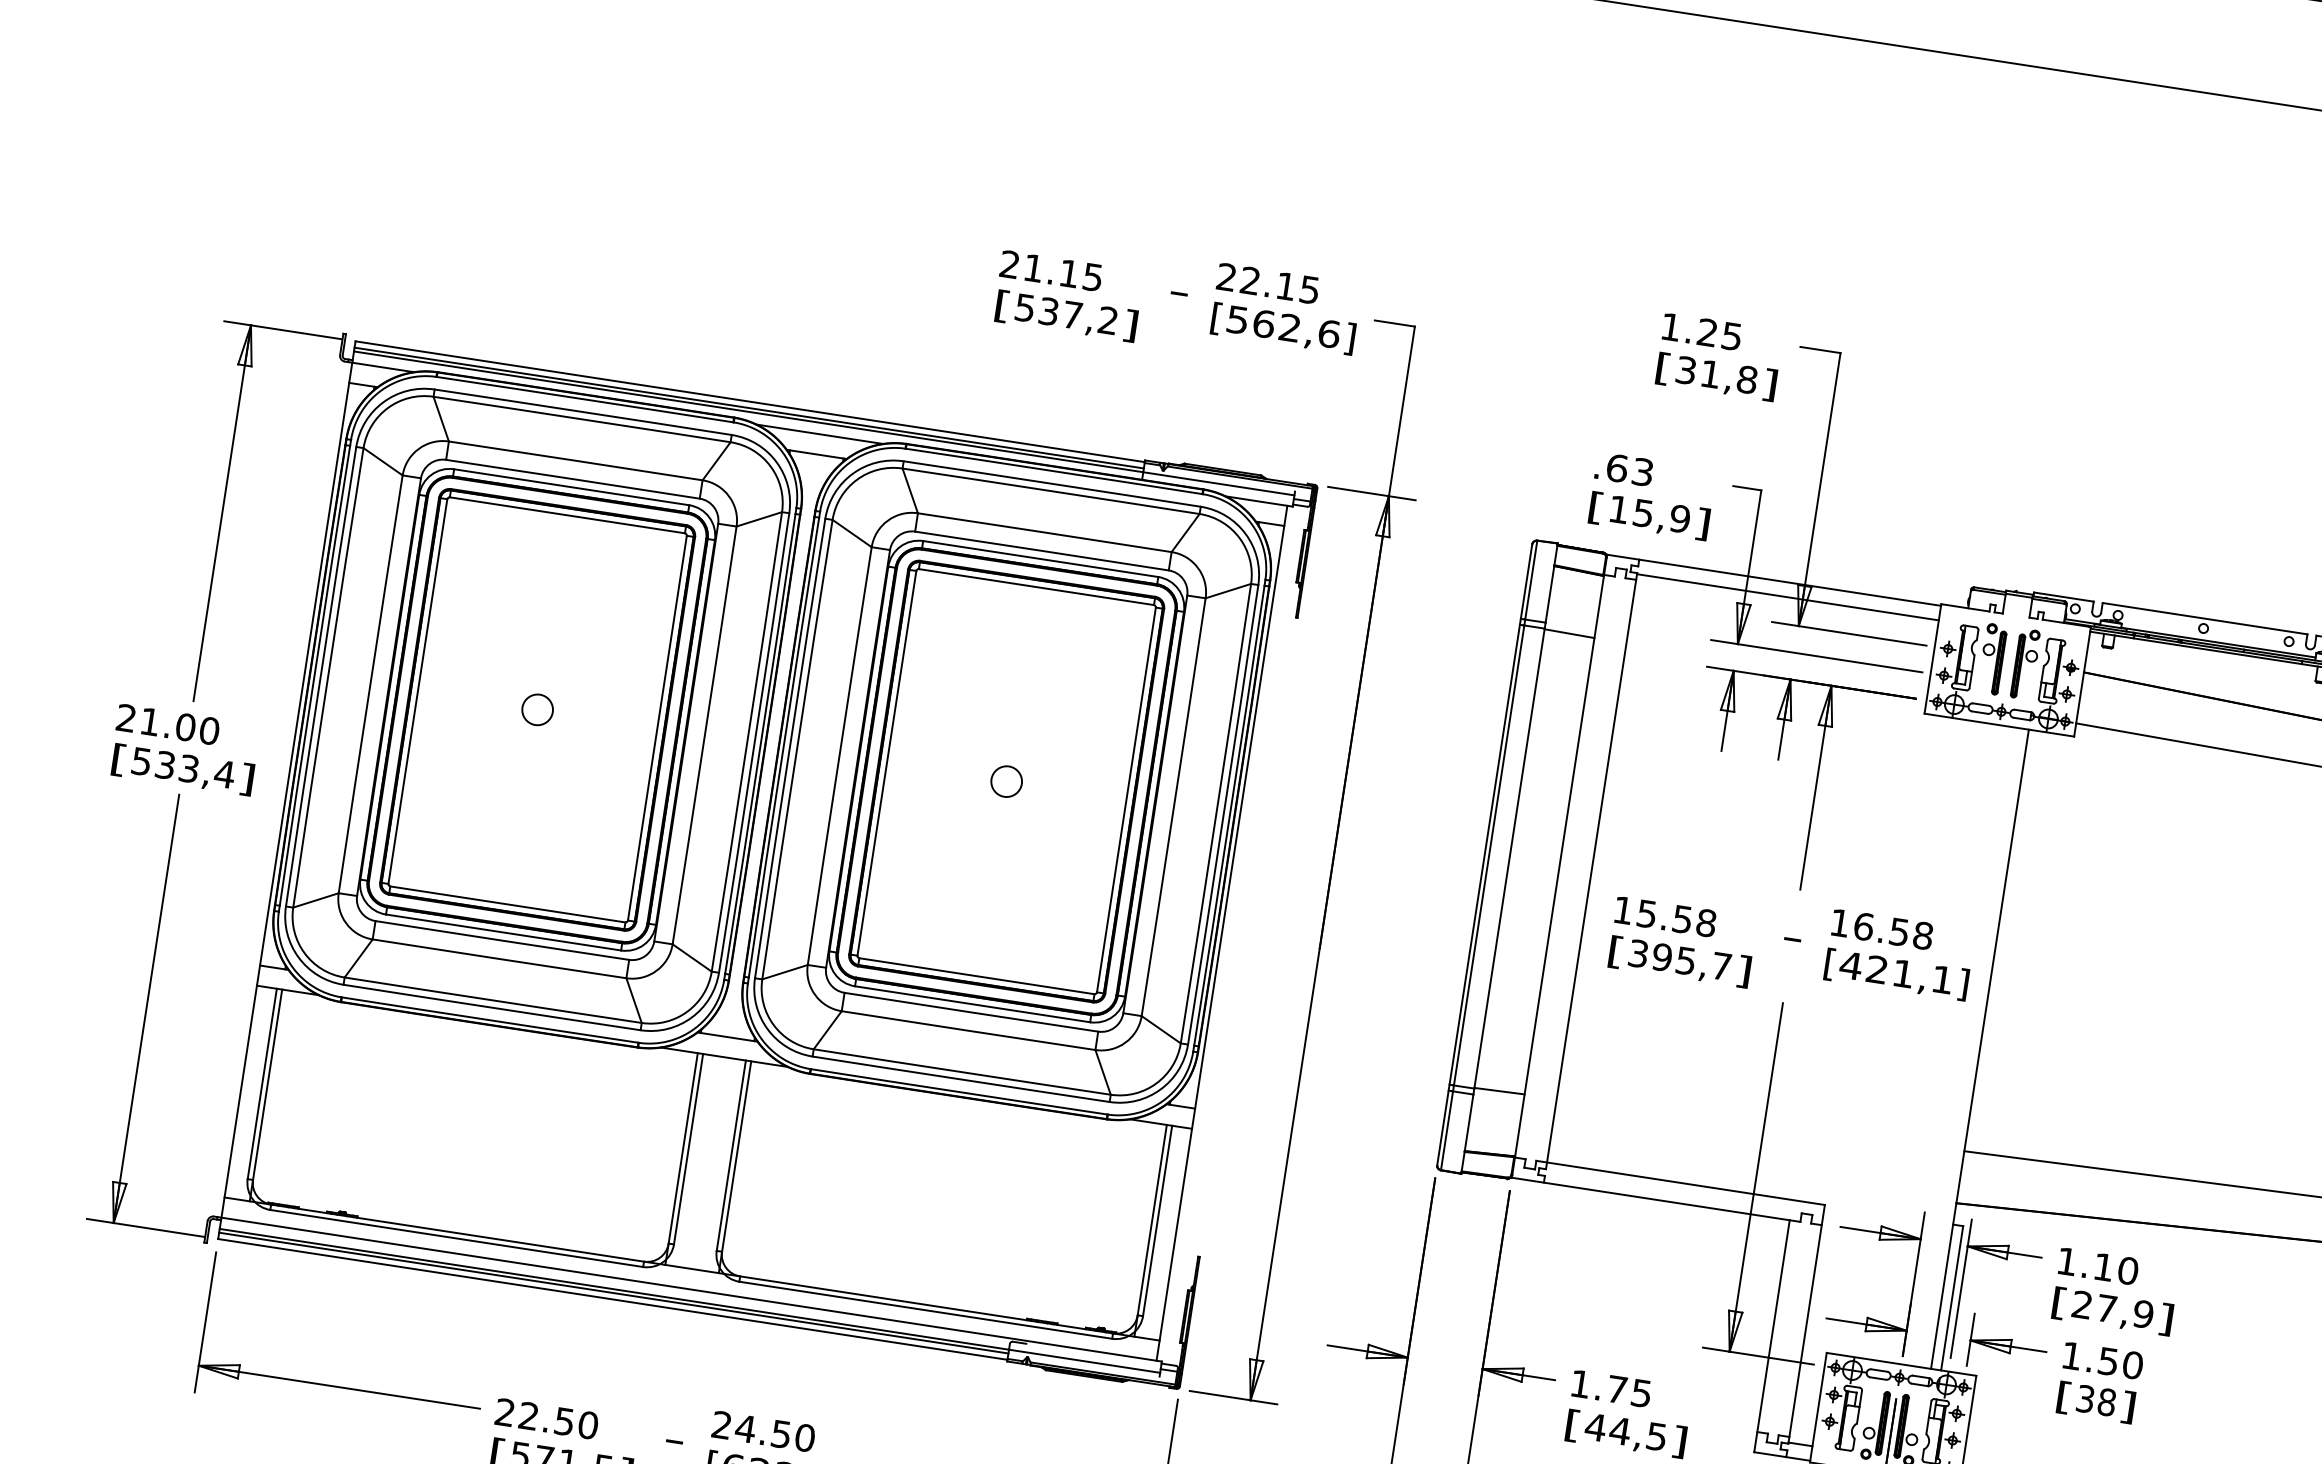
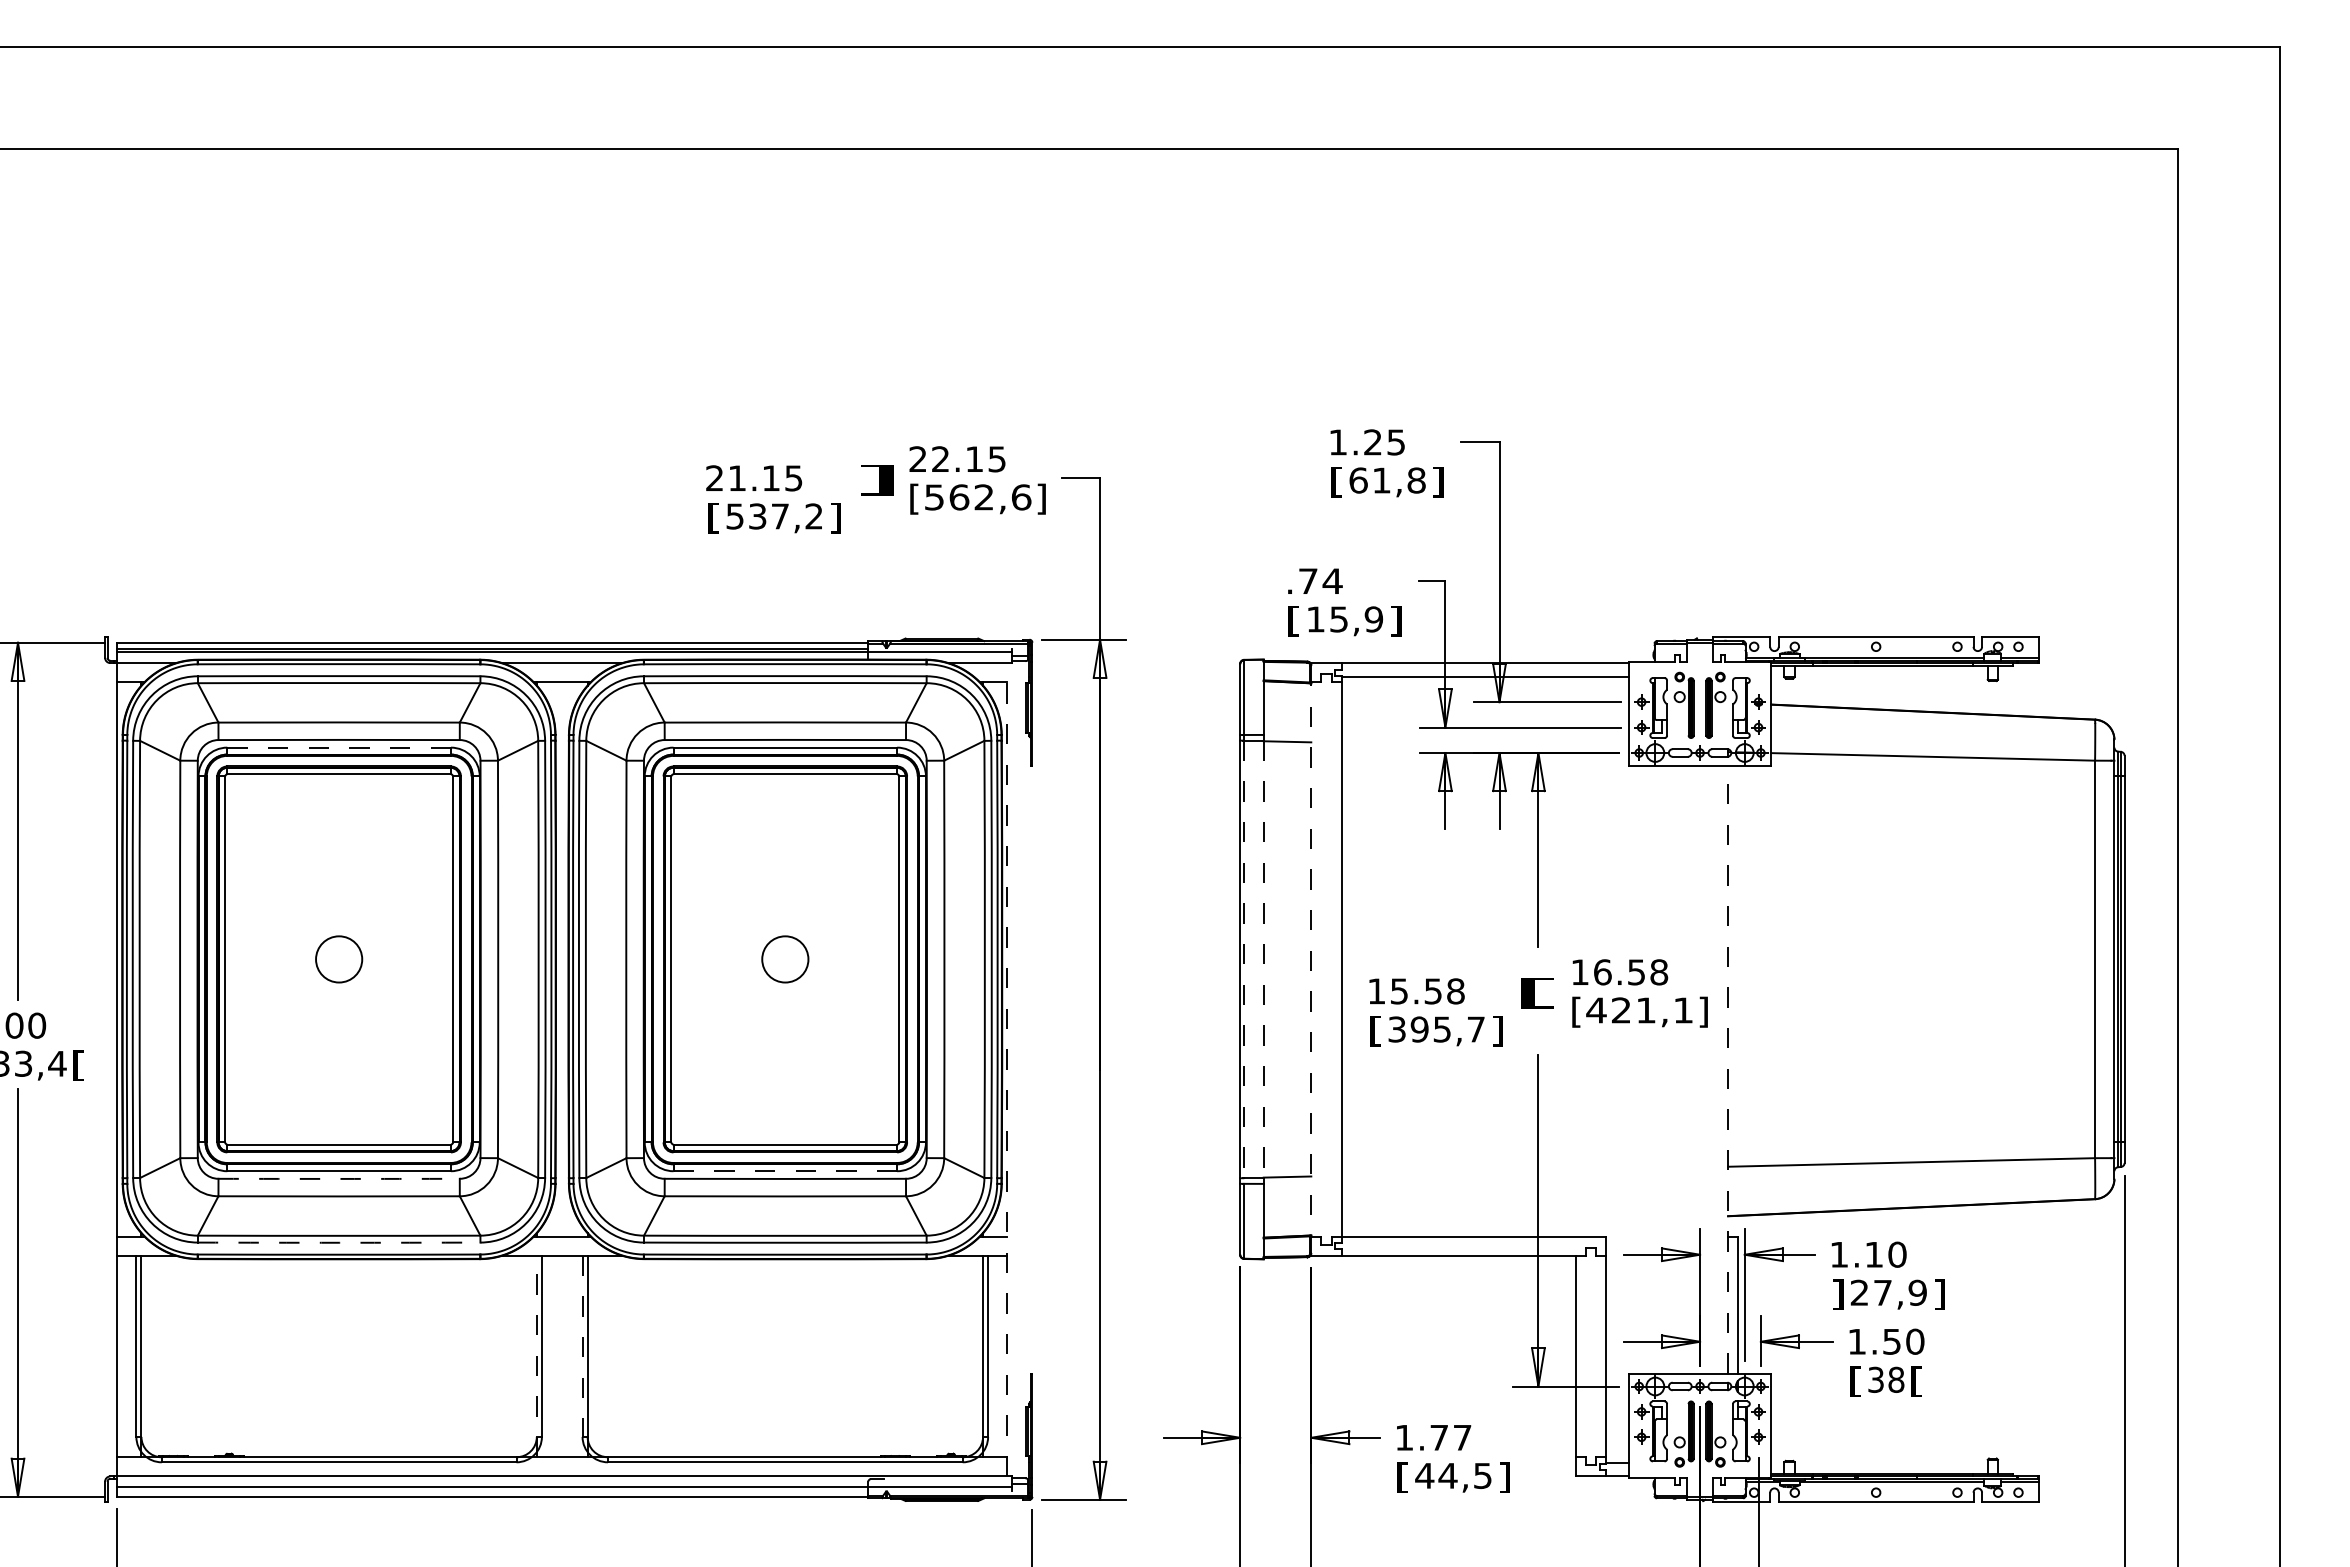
text: (1180, 293) -> (877, 480), - -> ]
text: (1686, 370) -> (1358, 480), 31,8 -> 61,8
text: (1630, 470) -> (1320, 581), .63 -> .74
line: (572, 487) -> (339, 747), solid -> dashed
circle: (536, 709) -> (338, 959), size x1.6
text: (246, 779) -> (78, 1065), ] -> [
circle: (1005, 781) -> (784, 959), size x1.6
line: (1488, 858) -> (1244, 962), solid -> dashed
line: (1509, 858) -> (1263, 959), solid -> dashed
line: (1559, 865) -> (1311, 958), solid -> dashed
line: (1222, 933) -> (1007, 1069), solid -> dashed
text: (1791, 938) -> (1537, 993), - -> [
arc: (502, 940) -> (339, 1178), solid -> dashed
line: (972, 1004) -> (785, 1171), solid -> dashed
arc: (492, 1007) -> (339, 1242), solid -> dashed
line: (1980, 1049) -> (1728, 1069), solid -> dashed
line: (731, 1155) -> (582, 1346), solid -> dashed
line: (681, 1159) -> (536, 1356), solid -> dashed
line: (613, 1292) -> (492, 1490), removed
text: (2058, 1303) -> (1837, 1294), [ -> ]
text: (1641, 1393) -> (1462, 1437), 1.75 -> 1.77
text: (2127, 1407) -> (1916, 1381), ] -> [

